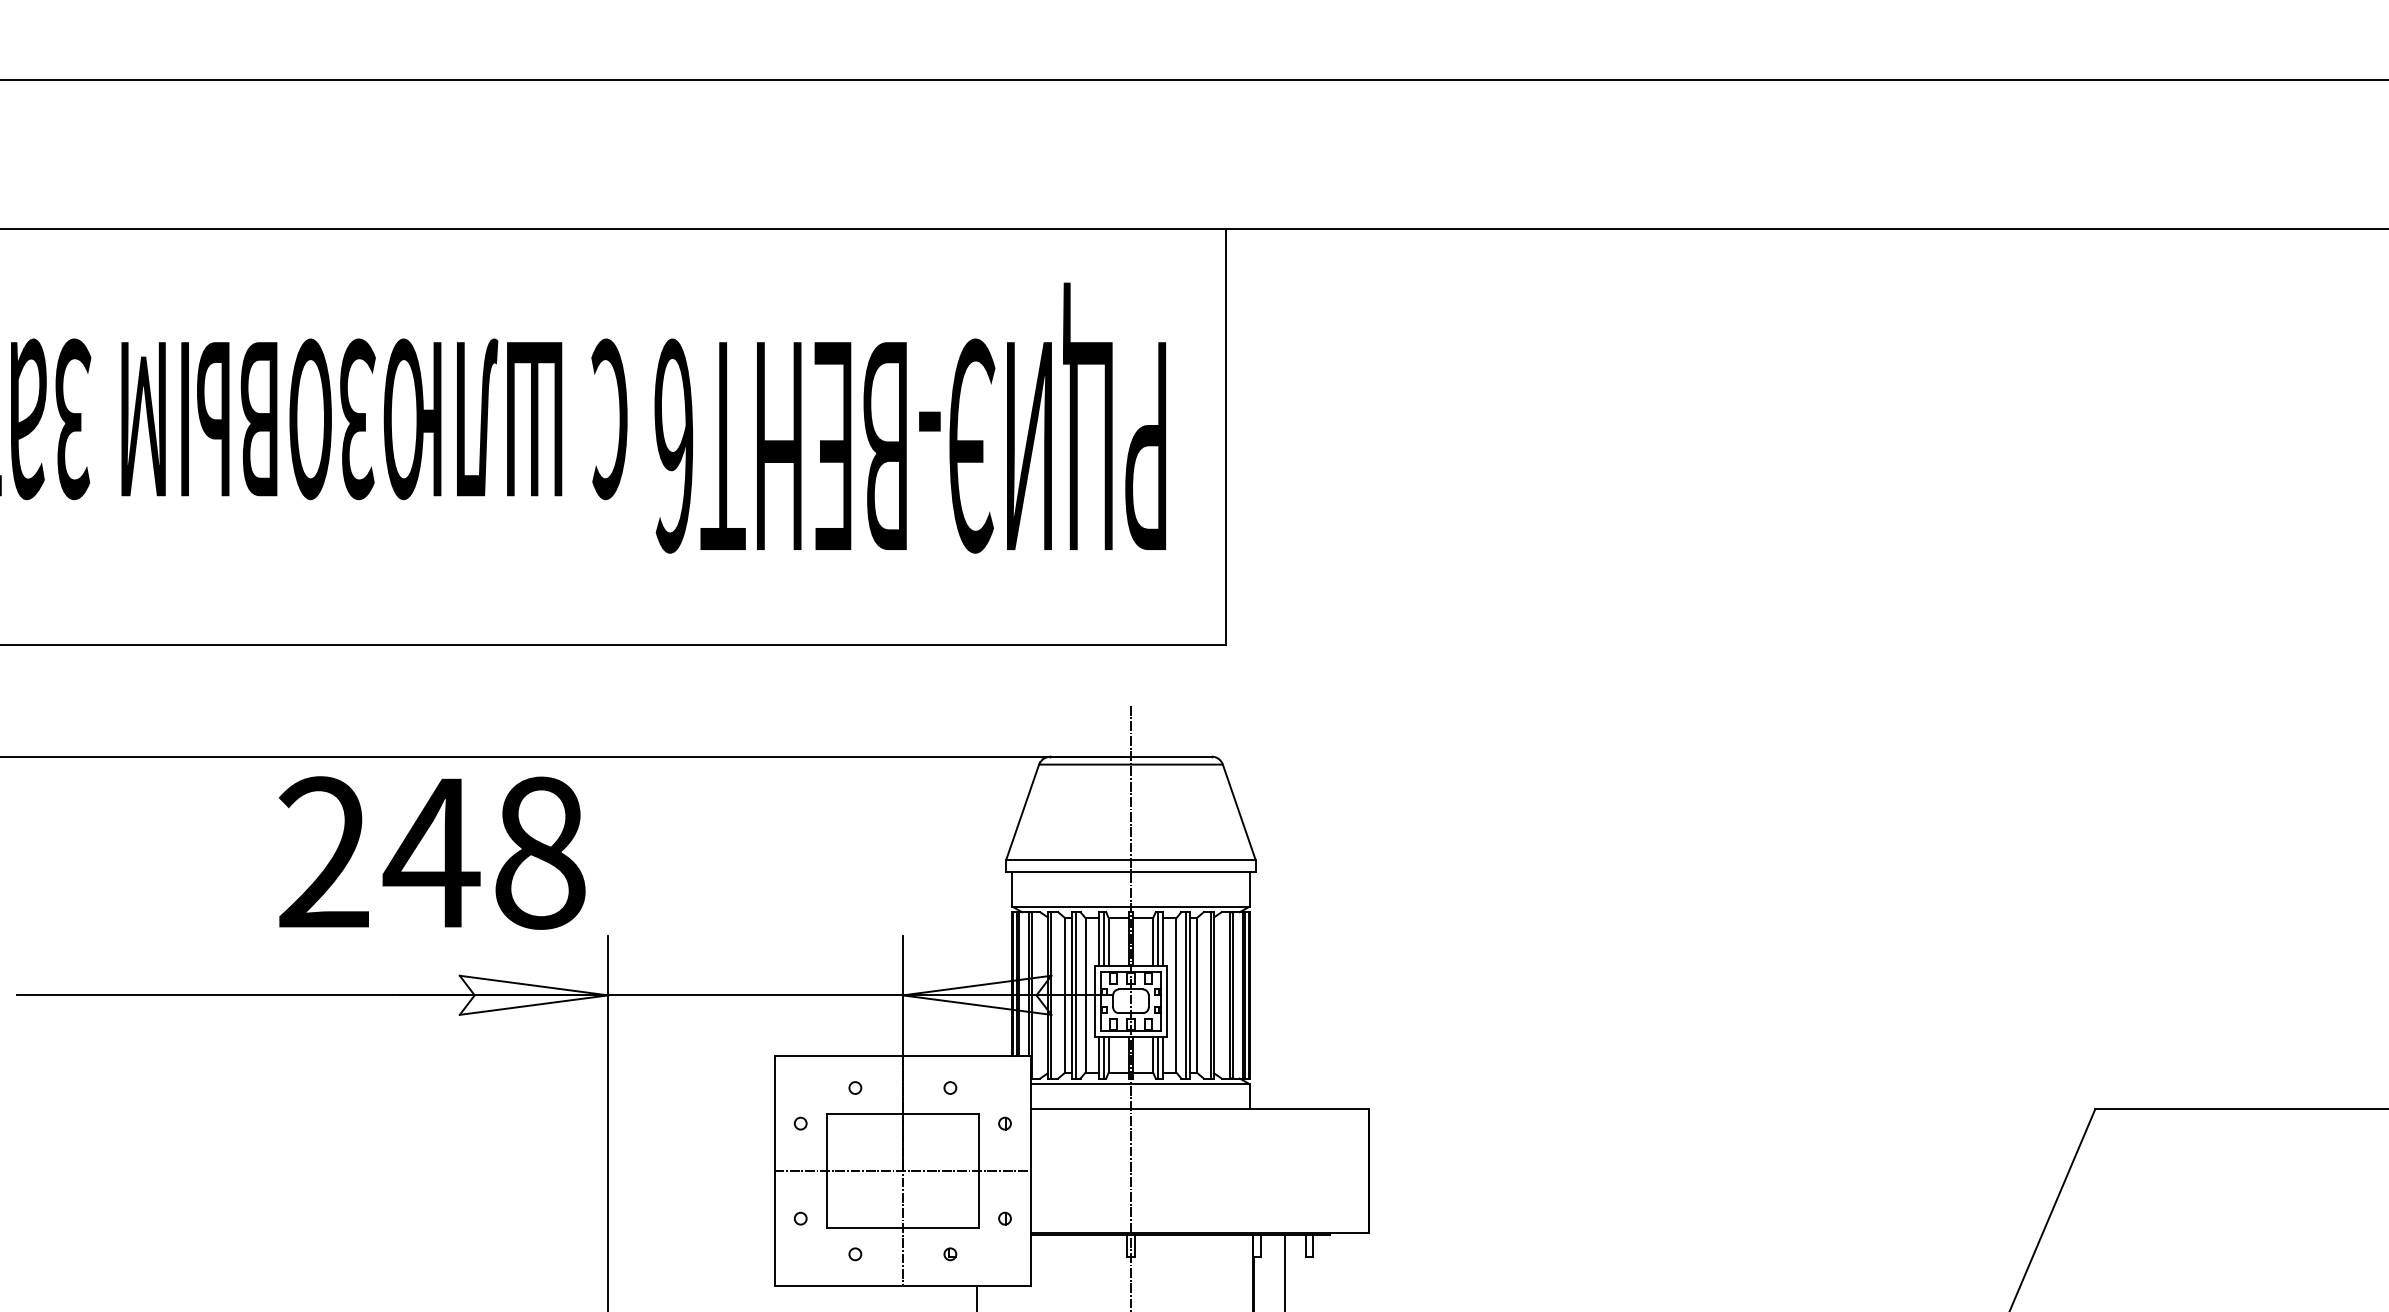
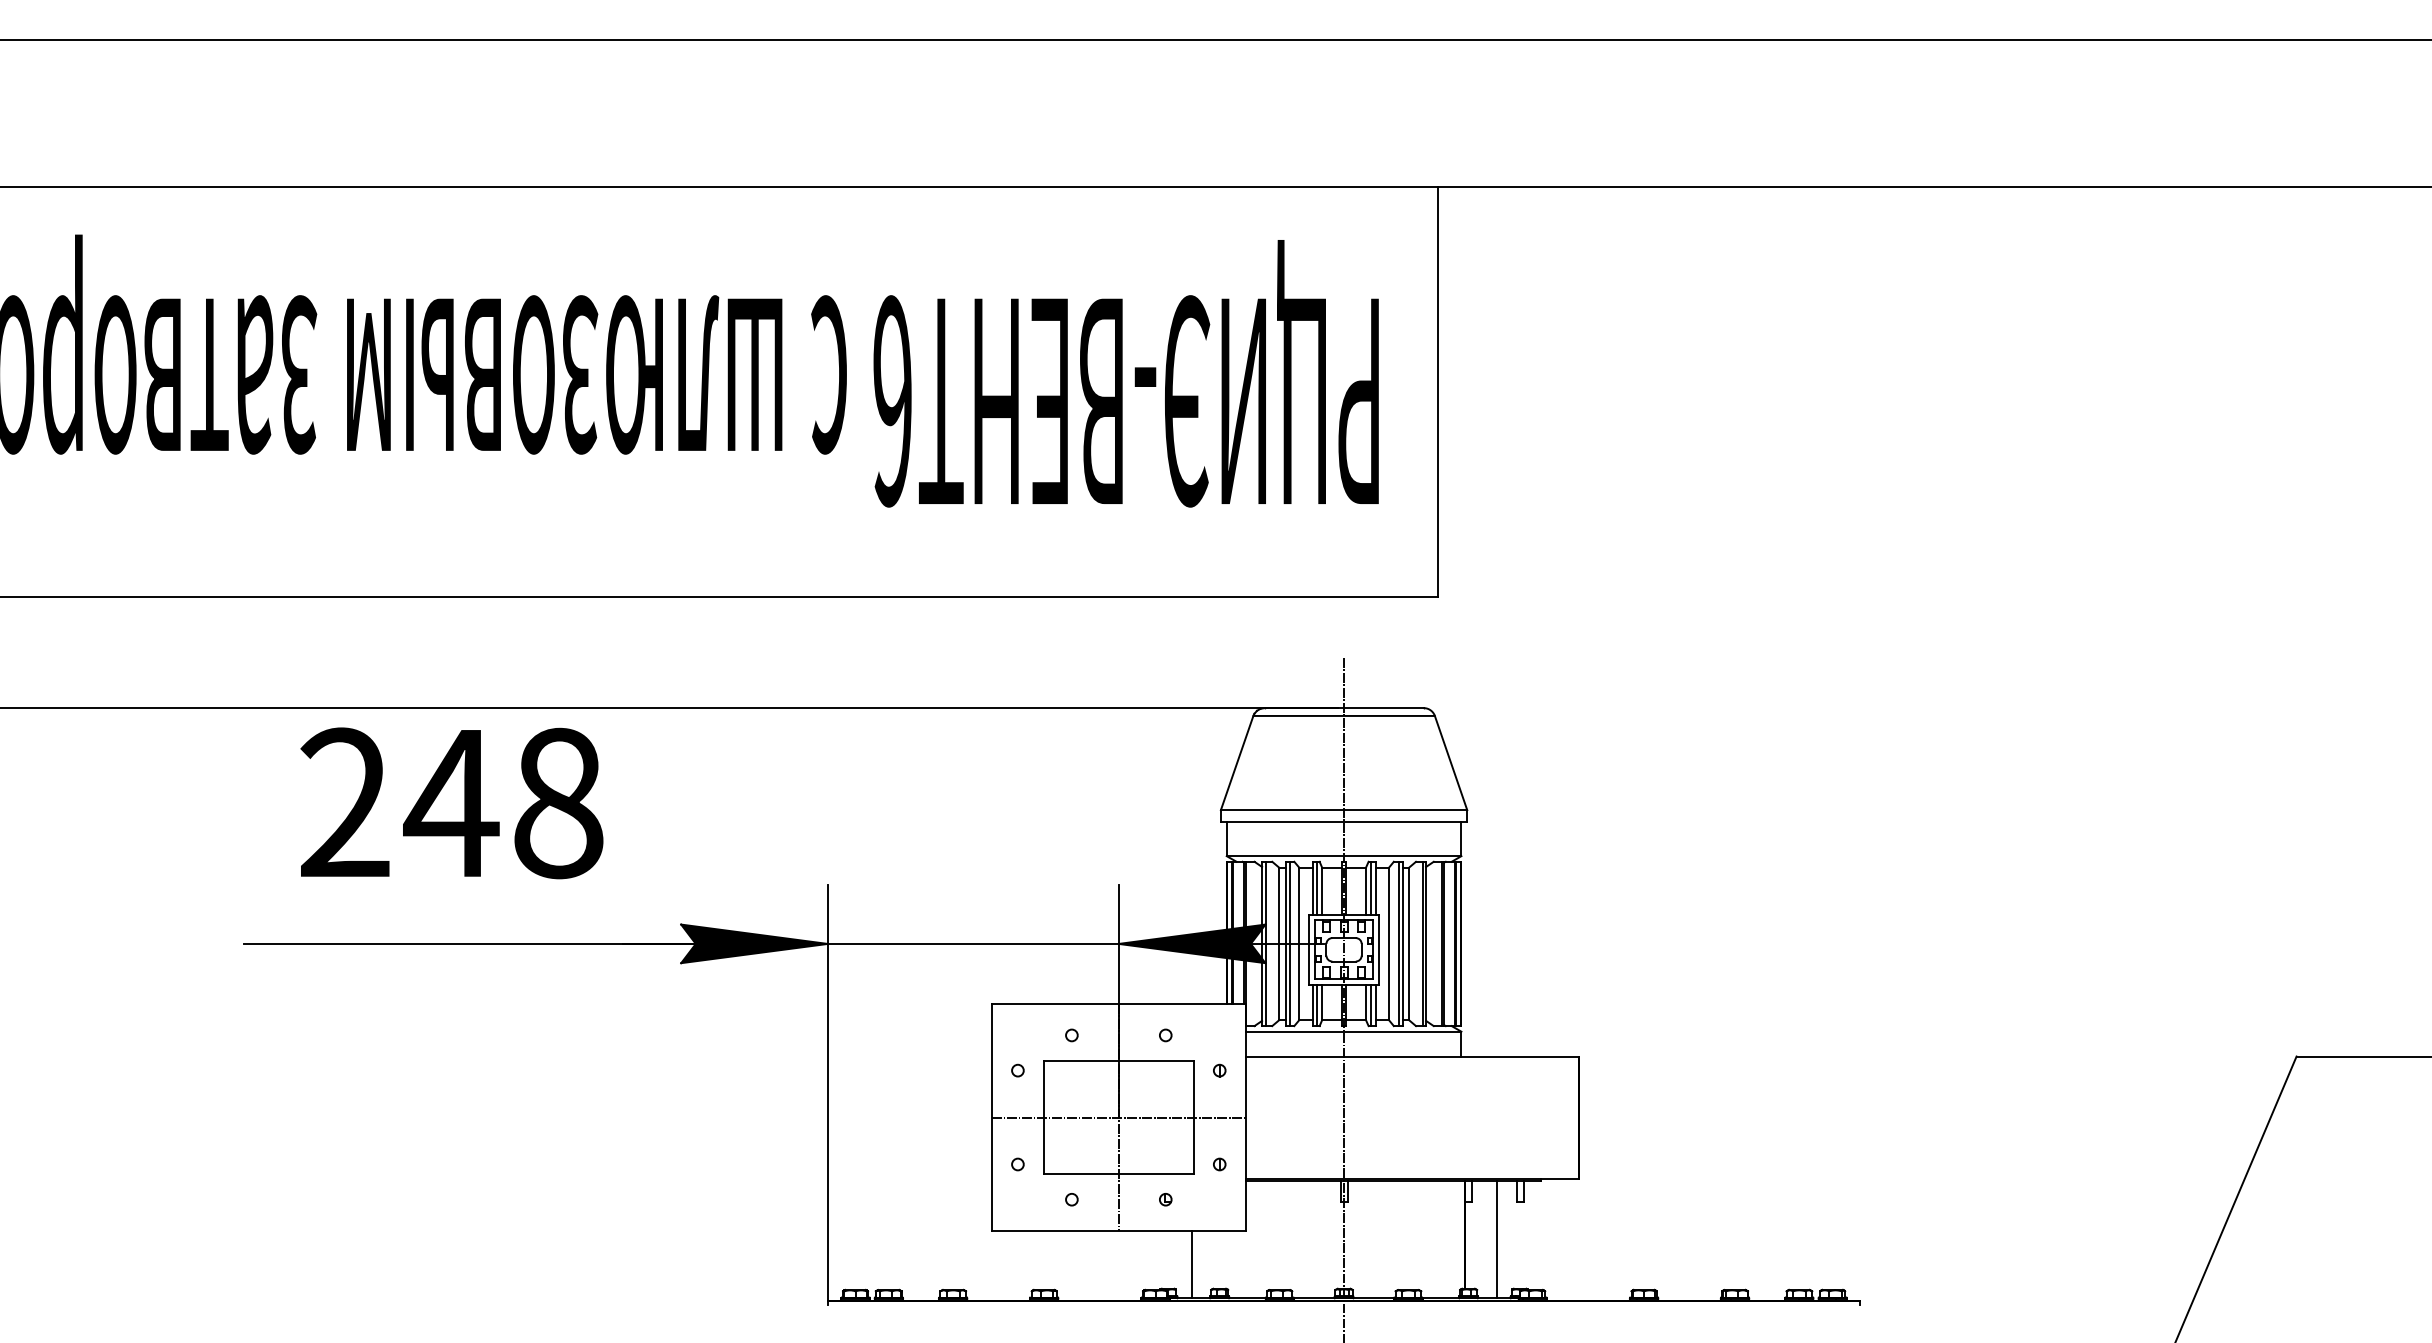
text: (431, 853) -> (451, 803), moved
fill: (534, 994) -> (754, 943), added
fill: (976, 994) -> (1191, 943), added

